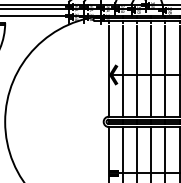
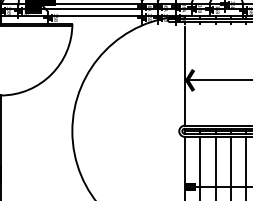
line: (123, 70) -> (200, 75), removed
line: (137, 70) -> (215, 75), removed
line: (150, 70) -> (230, 75), removed
line: (165, 70) -> (246, 75), removed

